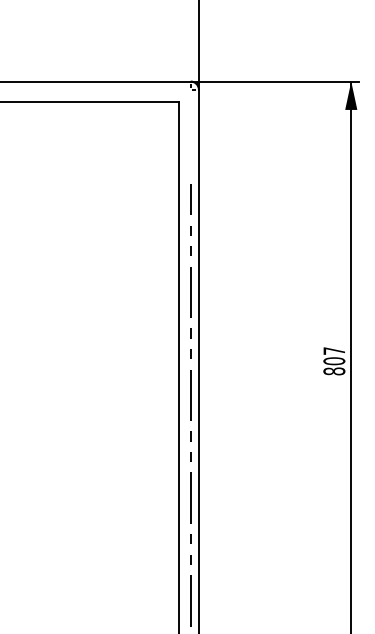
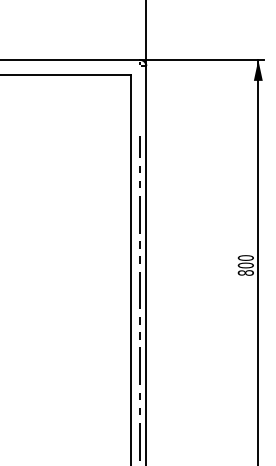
text: (334, 351) -> (246, 258), 807 -> 800

